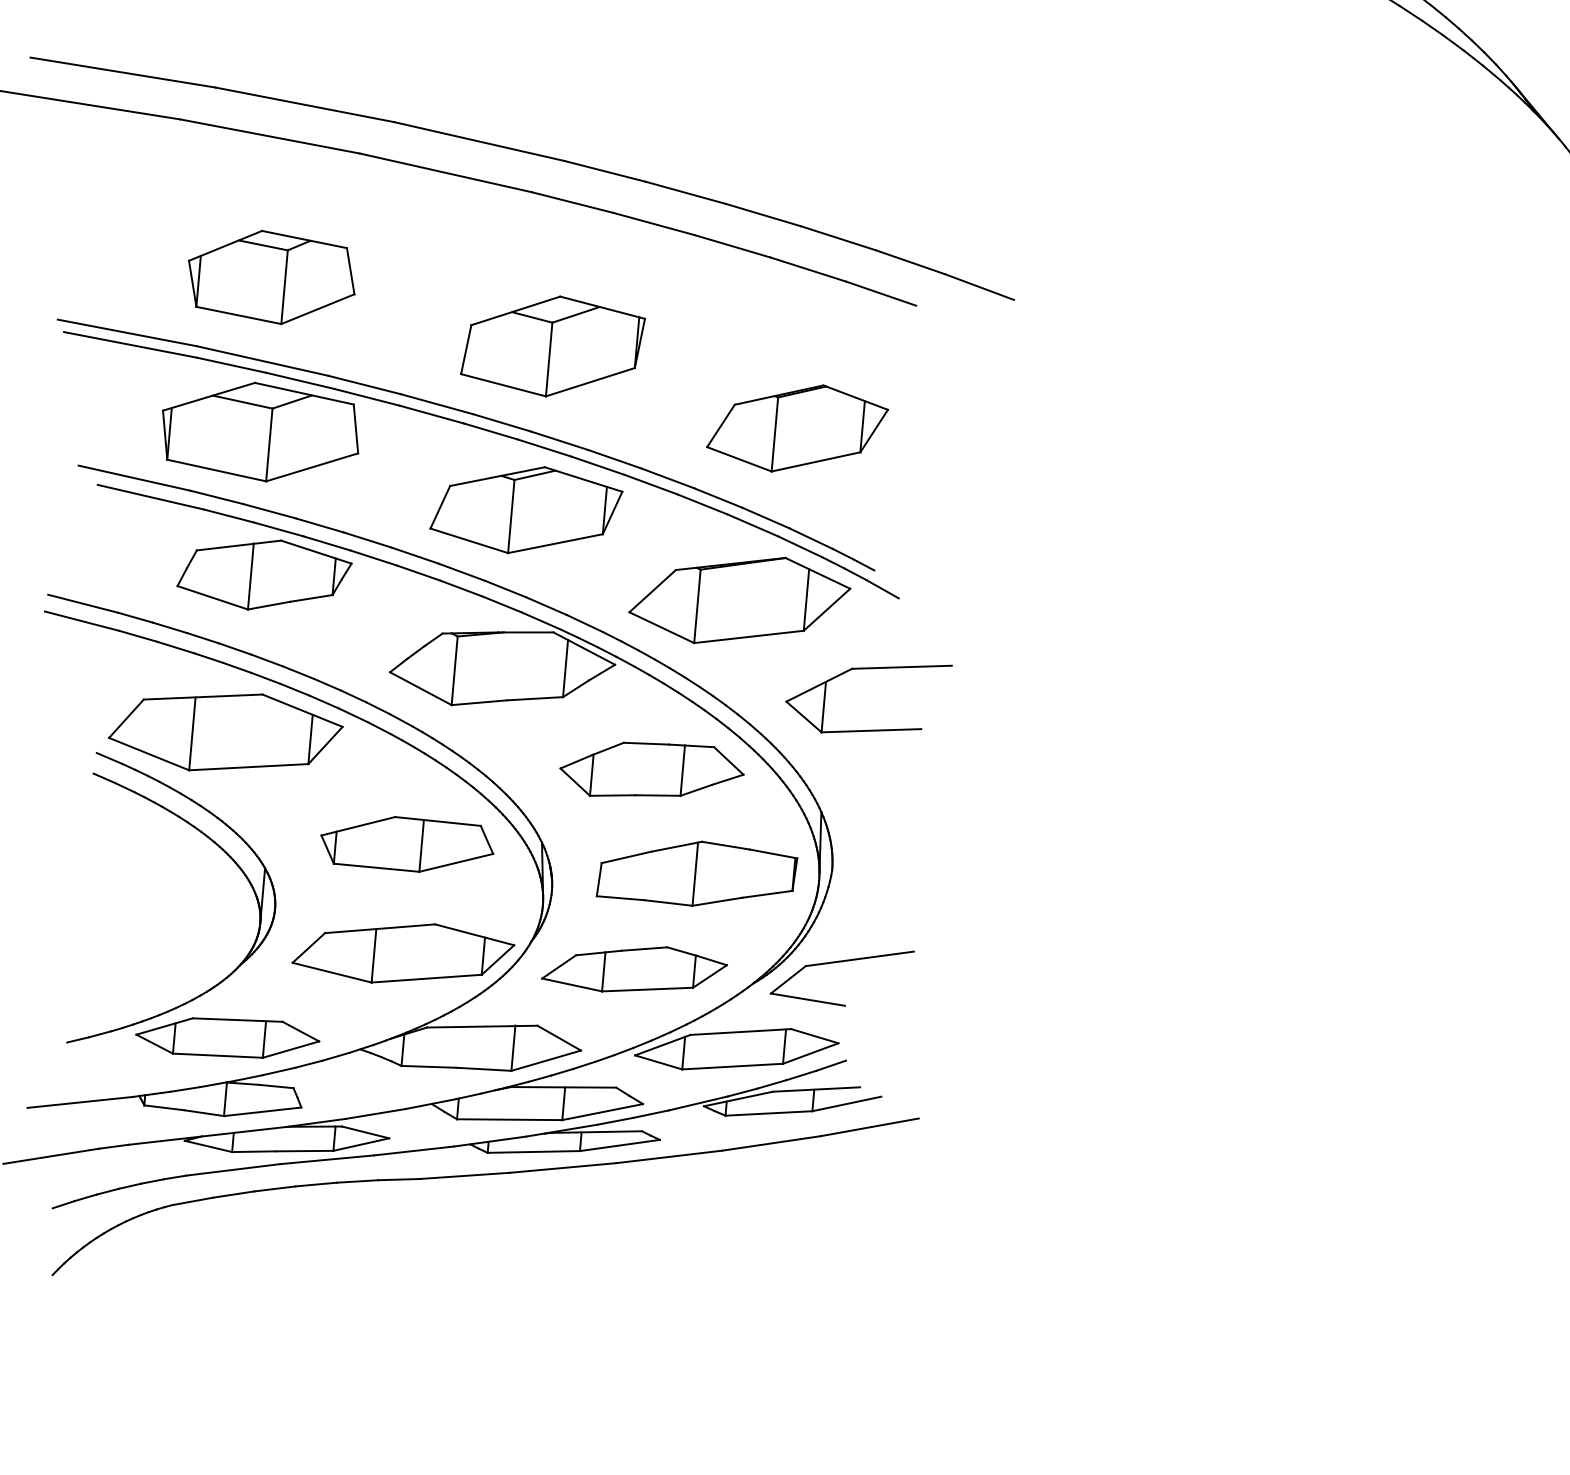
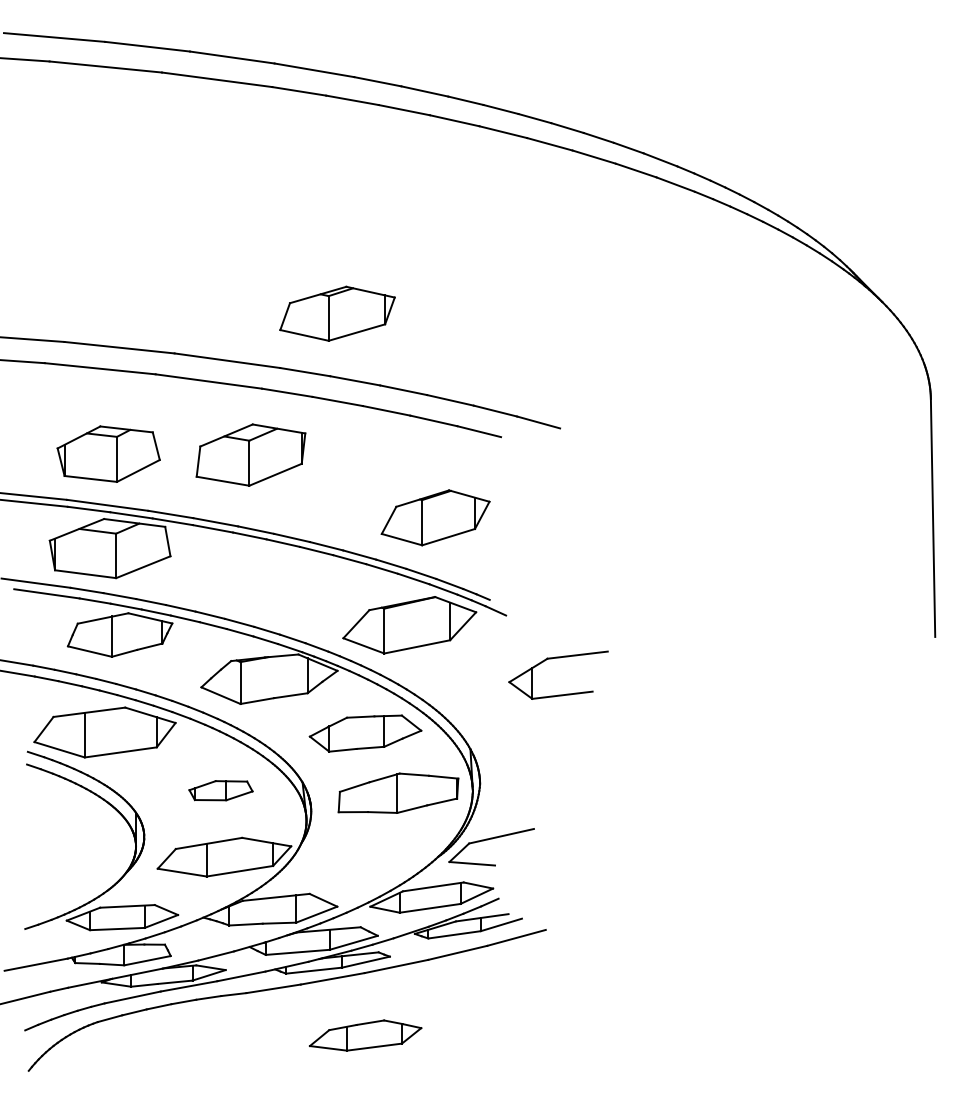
part: (552, 345) -> (250, 454), moved
part: (526, 509) -> (337, 313), moved
part: (870, 669) -> (558, 658), moved
part: (406, 843) -> (220, 790), size x0.6
part: (634, 969) -> (365, 1035), moved

